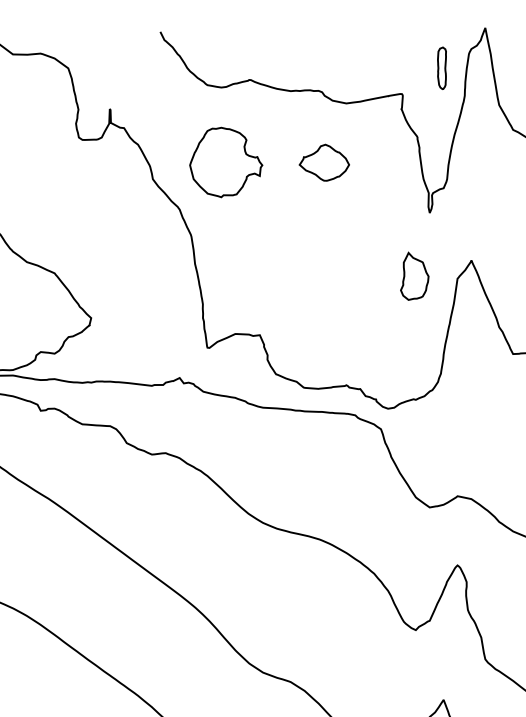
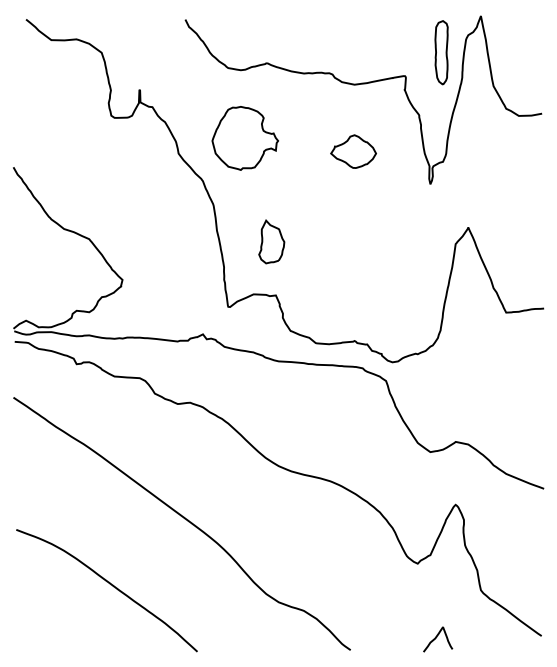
part: (441, 68) -> (441, 52), size x1.67
part: (324, 162) -> (353, 151), moved
part: (414, 275) -> (271, 241), moved

